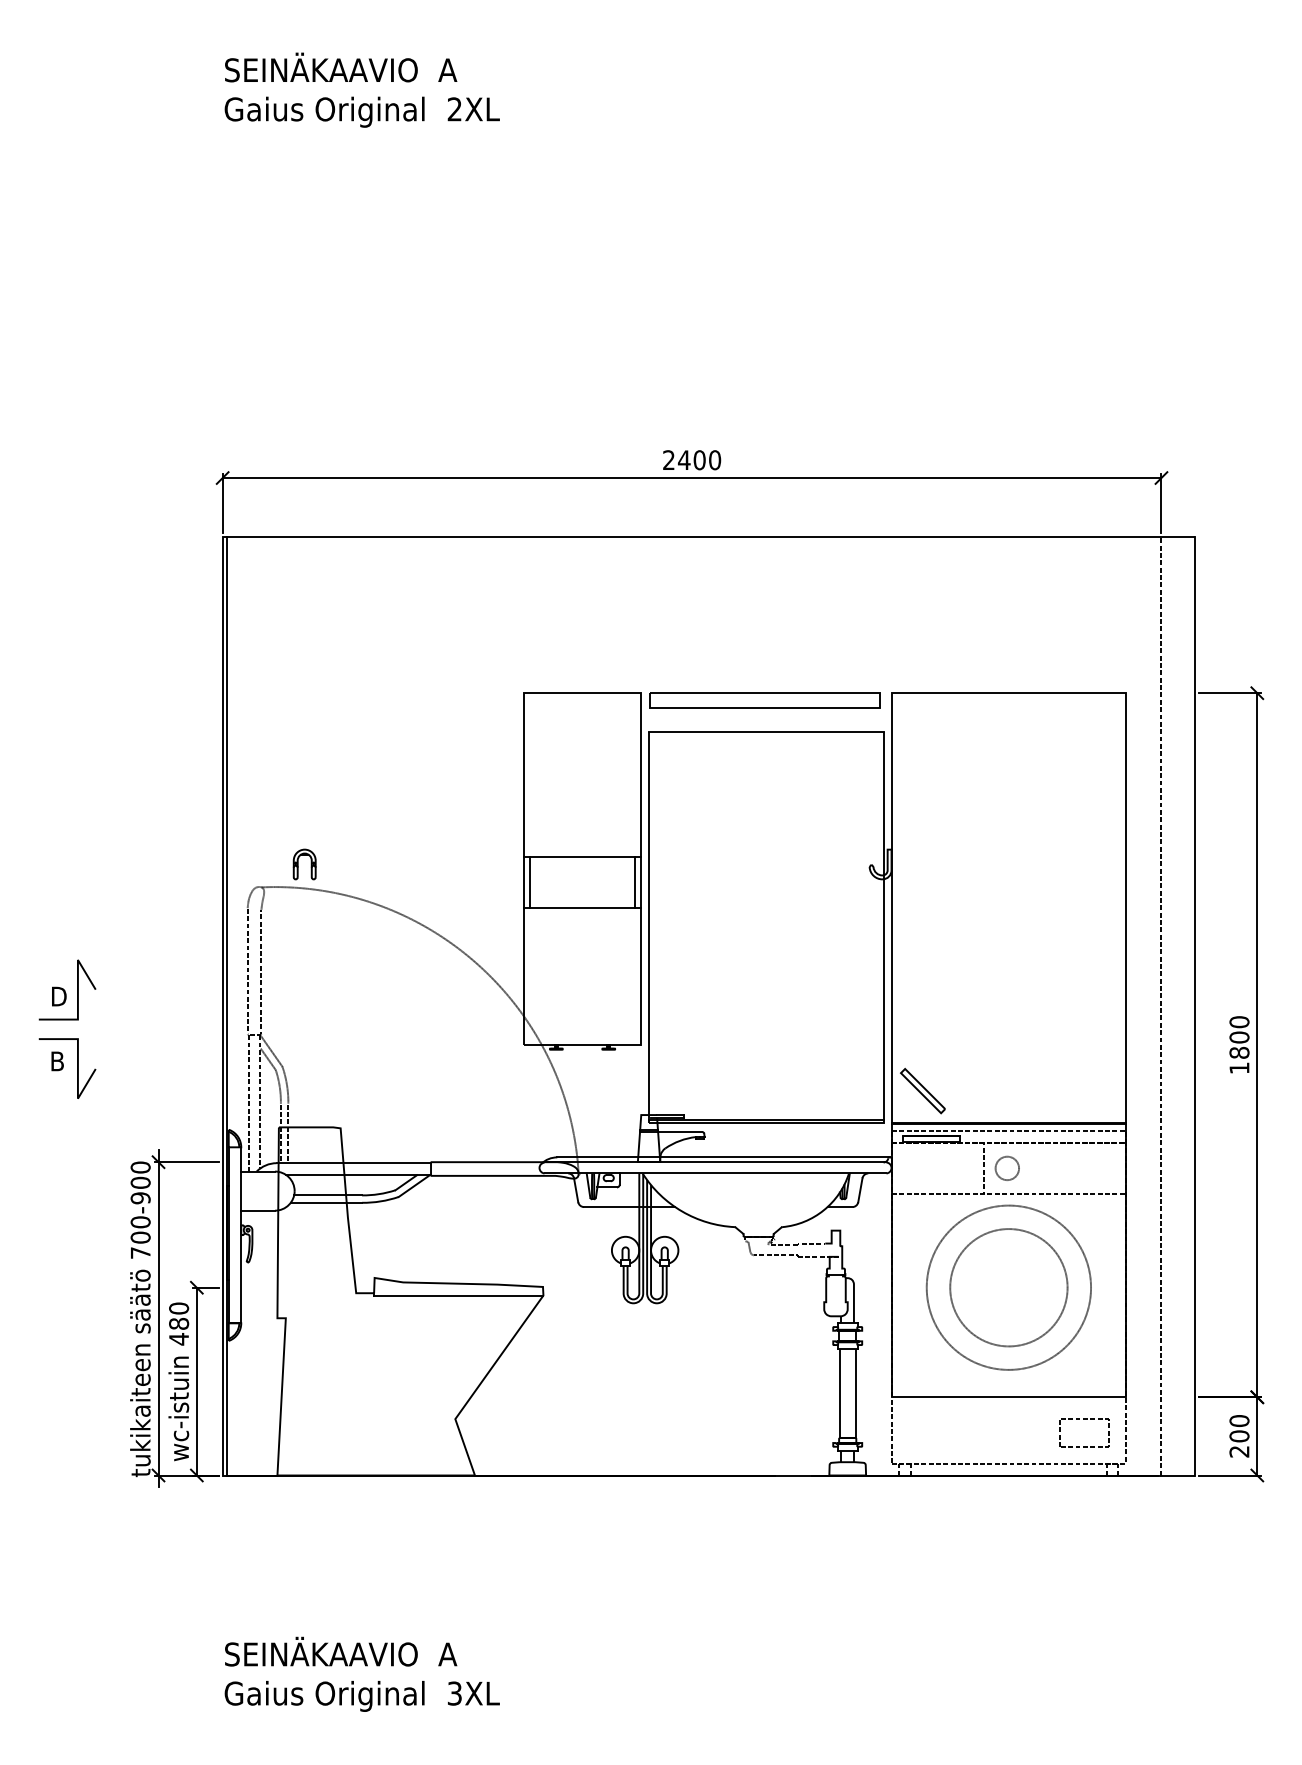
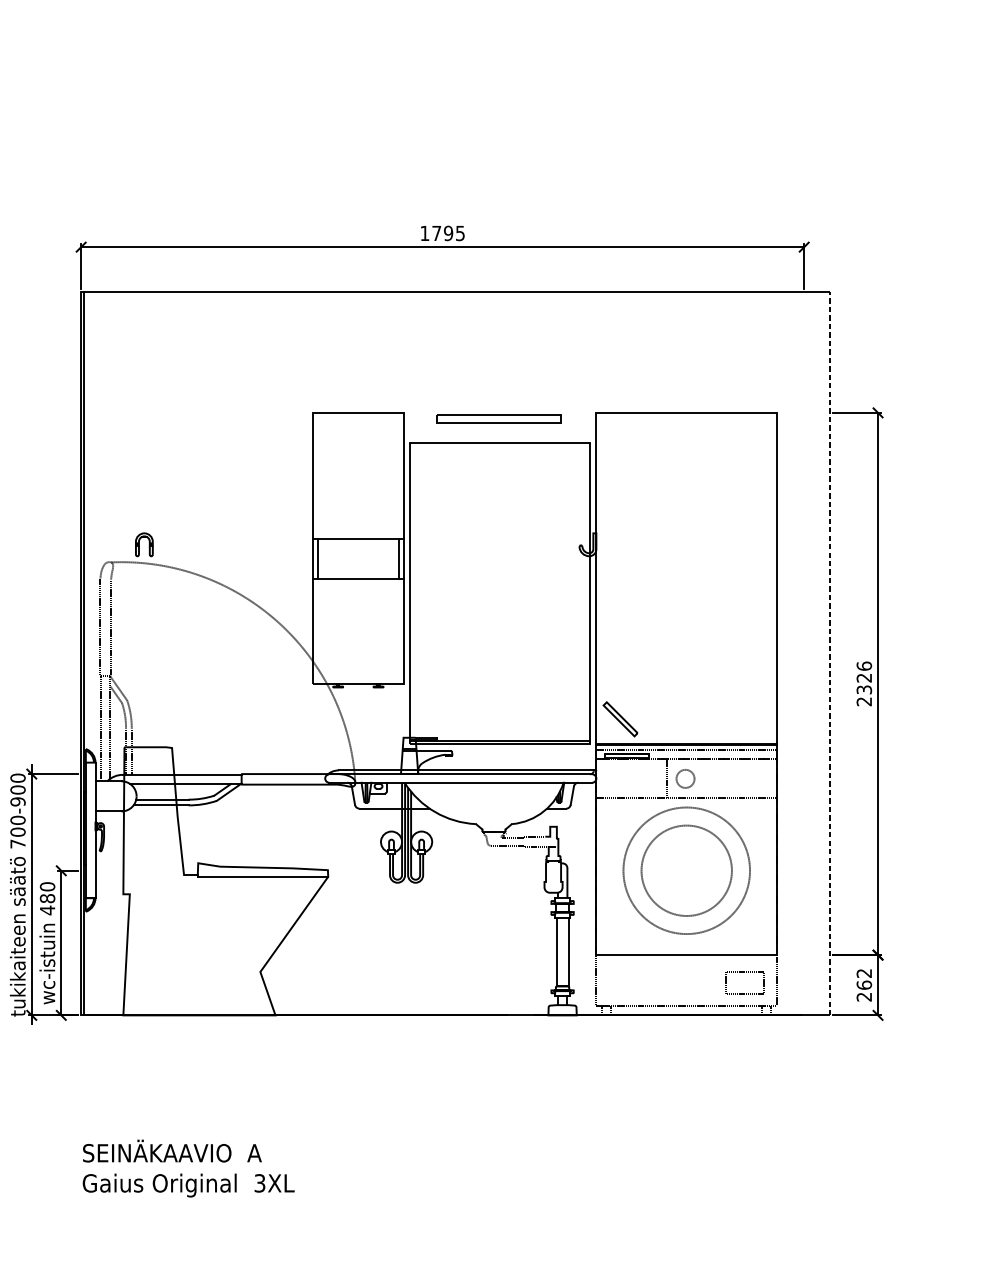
text: (692, 460) -> (443, 233), 2400 -> 1795
part: (764, 700) -> (498, 418), size x0.7
line: (1161, 1005) -> (804, 653), removed
line: (1194, 1005) -> (829, 653), solid -> dashed
text: (1239, 1045) -> (864, 684), 1800 -> 2326
text: (1239, 1428) -> (864, 979), 200 -> 262

